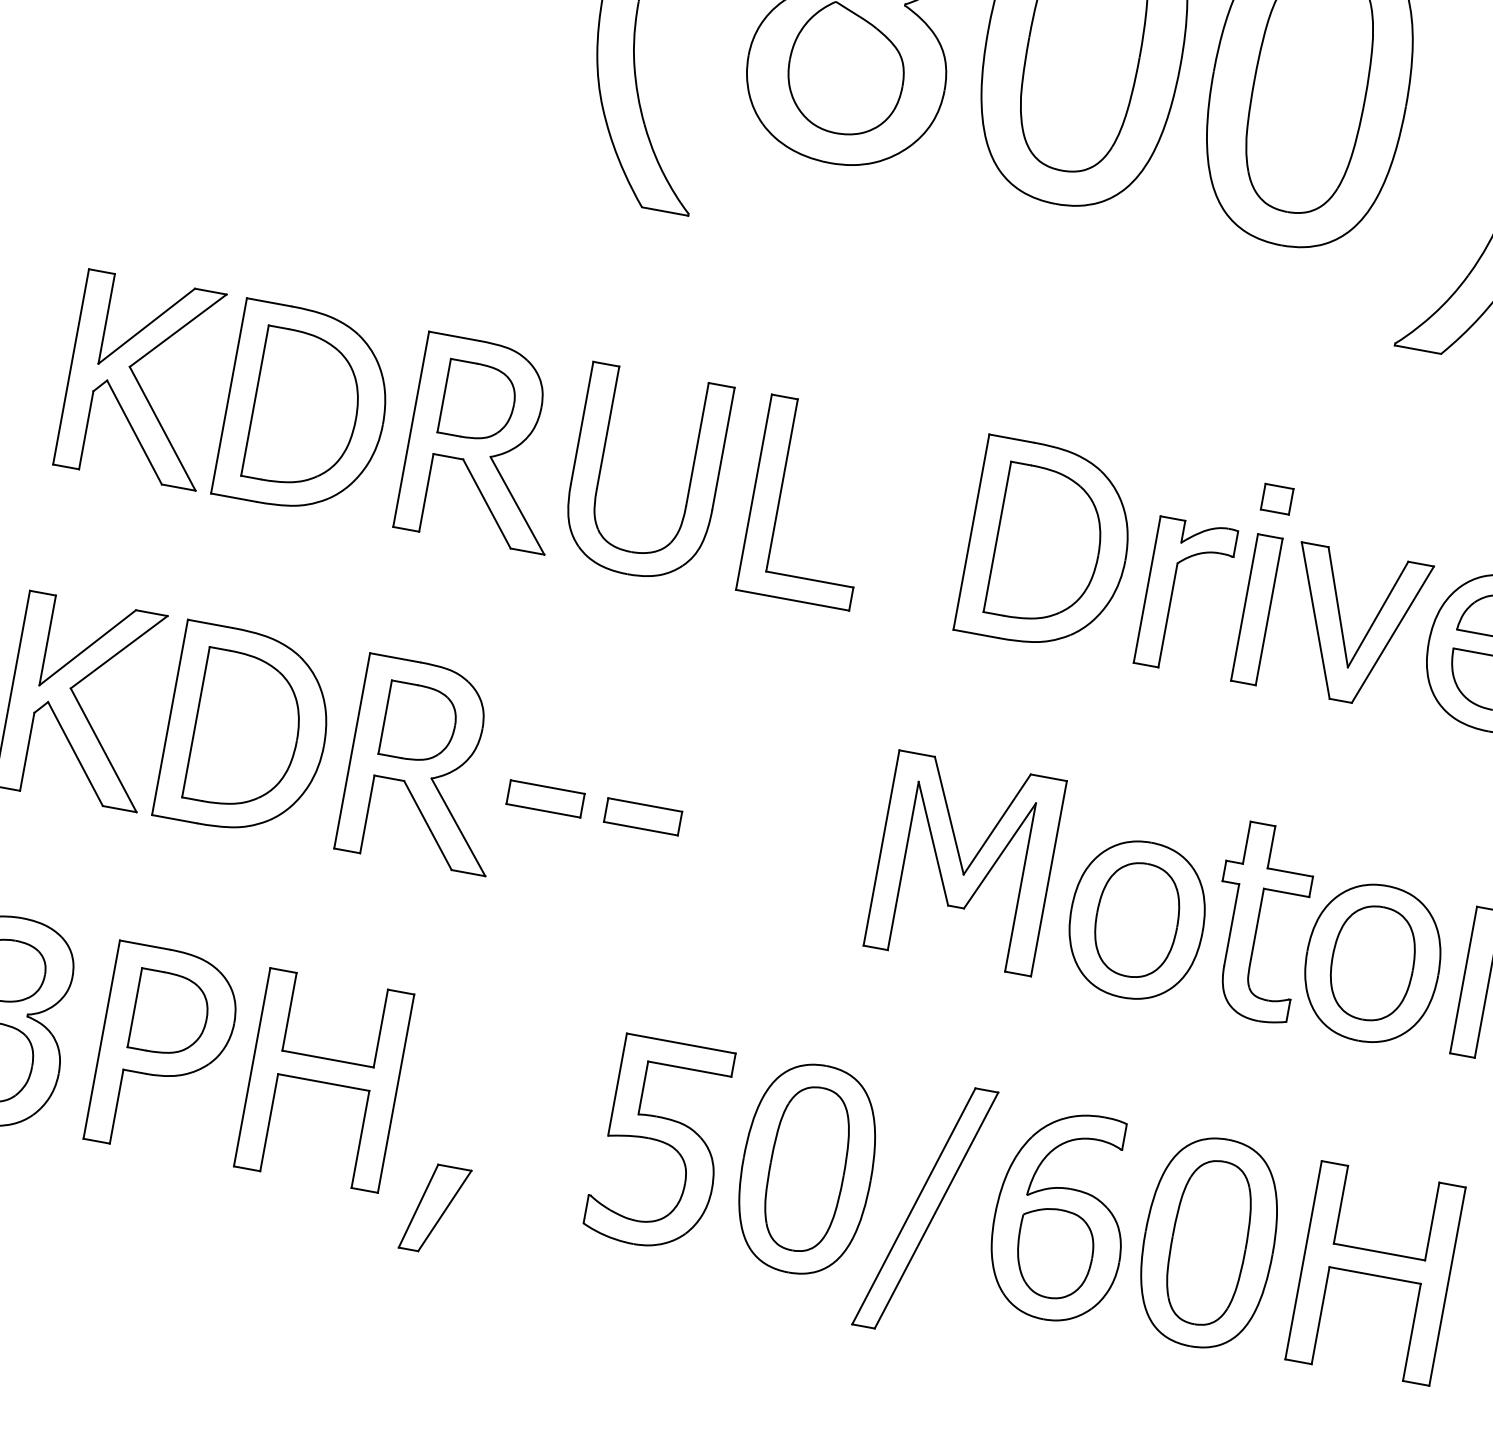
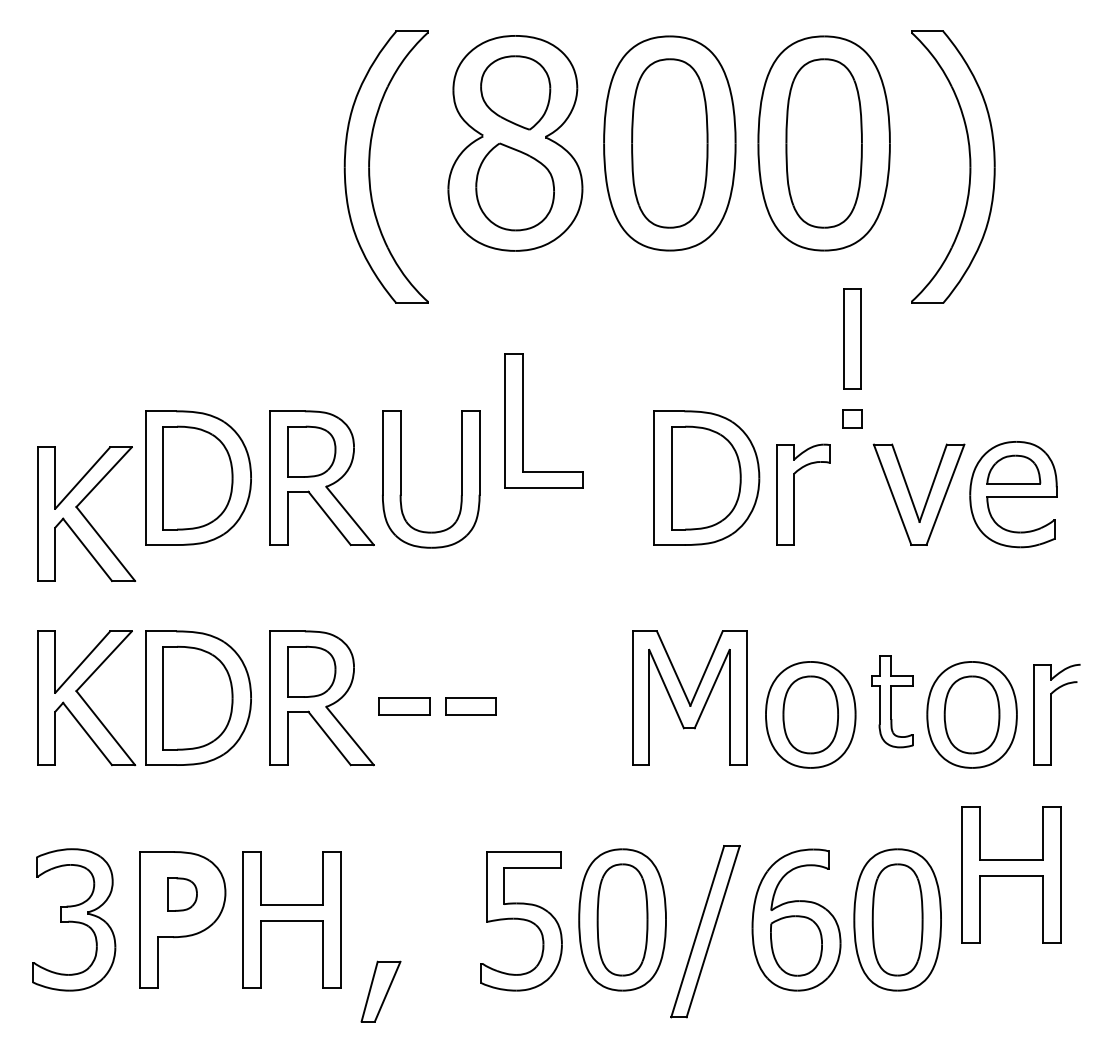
part: (142, 379) -> (86, 513), moved
part: (781, 496) -> (523, 420), moved
part: (1257, 609) -> (852, 338), moved
part: (1260, 922) -> (892, 701), size x0.7
part: (171, 1013) -> (182, 894), size x0.6
part: (1375, 1272) -> (1011, 874), moved

